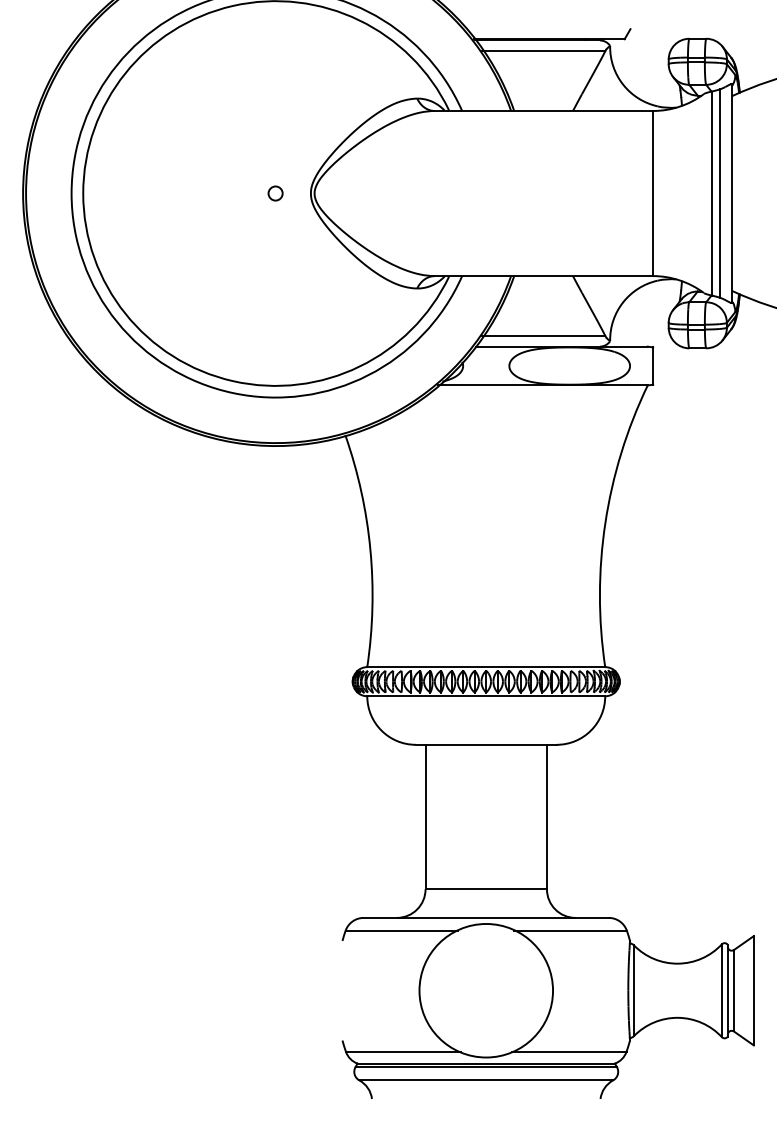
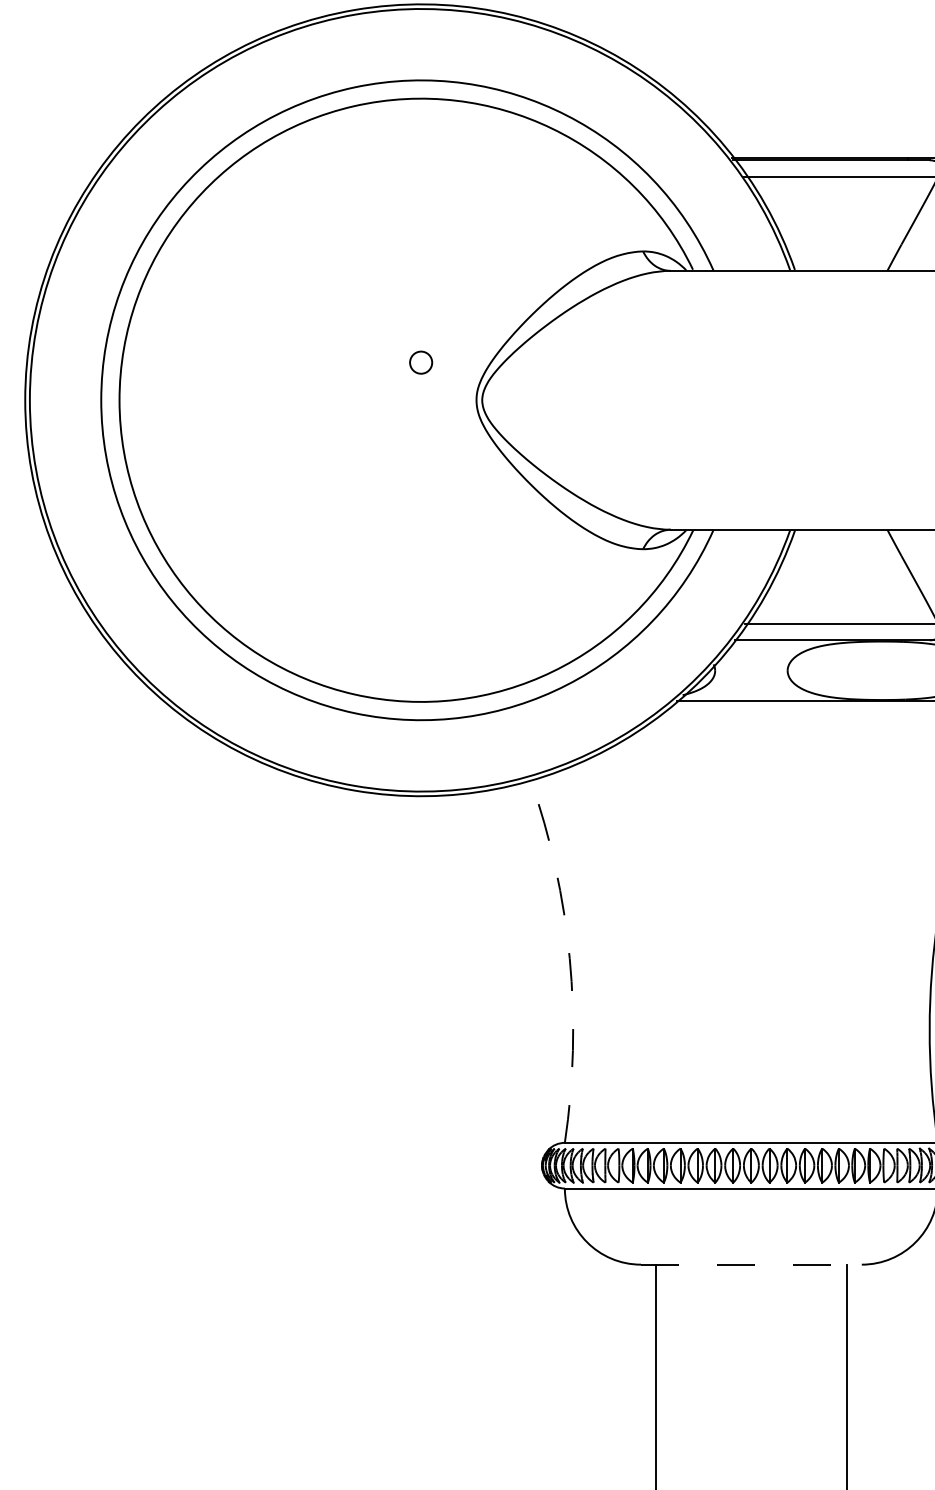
circle: (275, 193) -> (420, 362), moved
arc: (370, 549) -> (569, 958), solid -> dashed
line: (486, 744) -> (751, 1264), solid -> dashed

